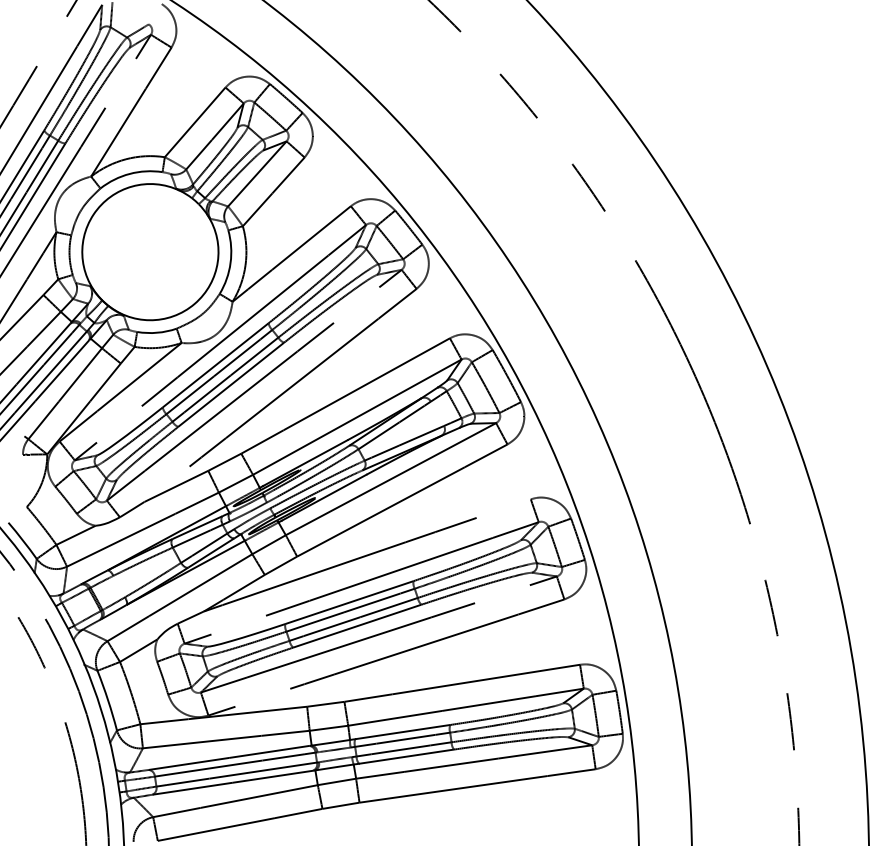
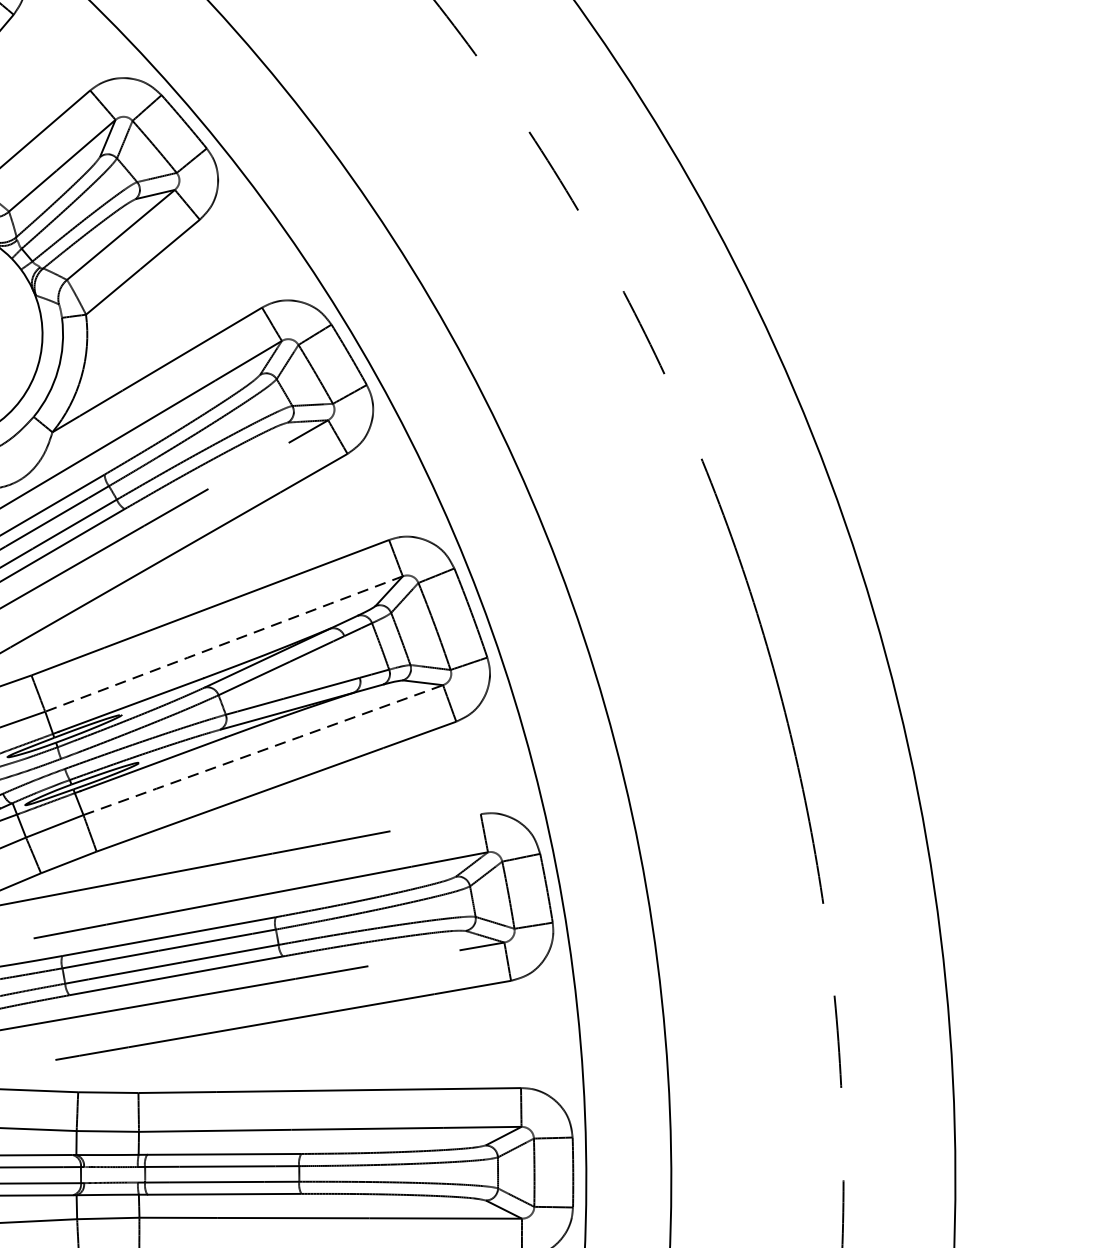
line: (357, 417) -> (224, 644), solid -> dashed
line: (391, 479) -> (264, 750), solid -> dashed

